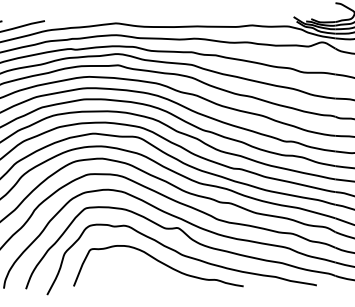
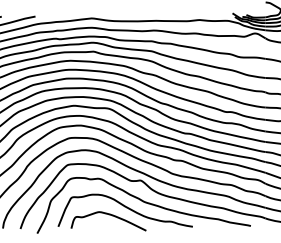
curve: (138, 272) -> (109, 215), added

